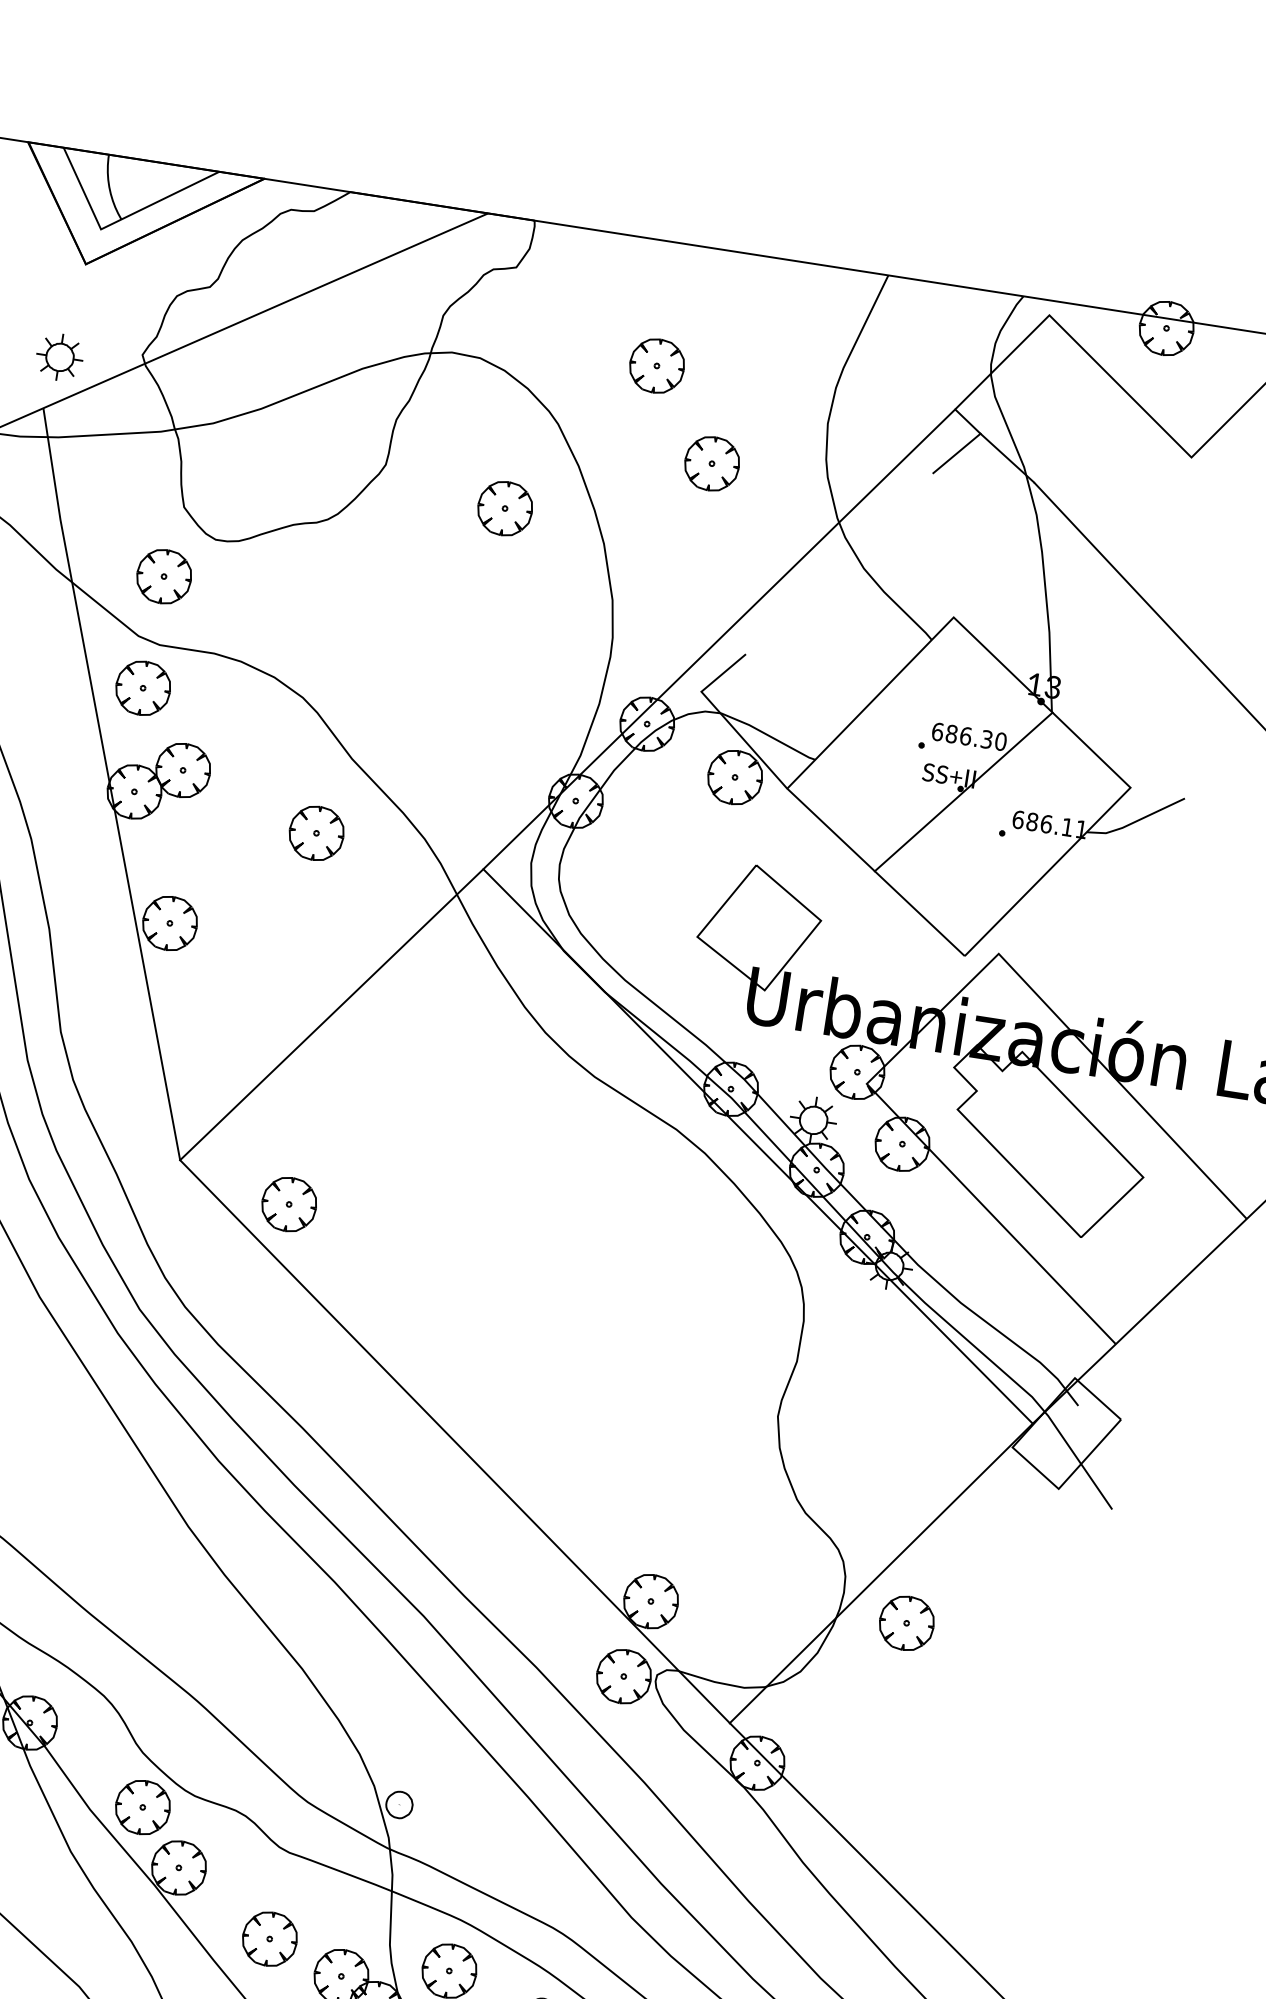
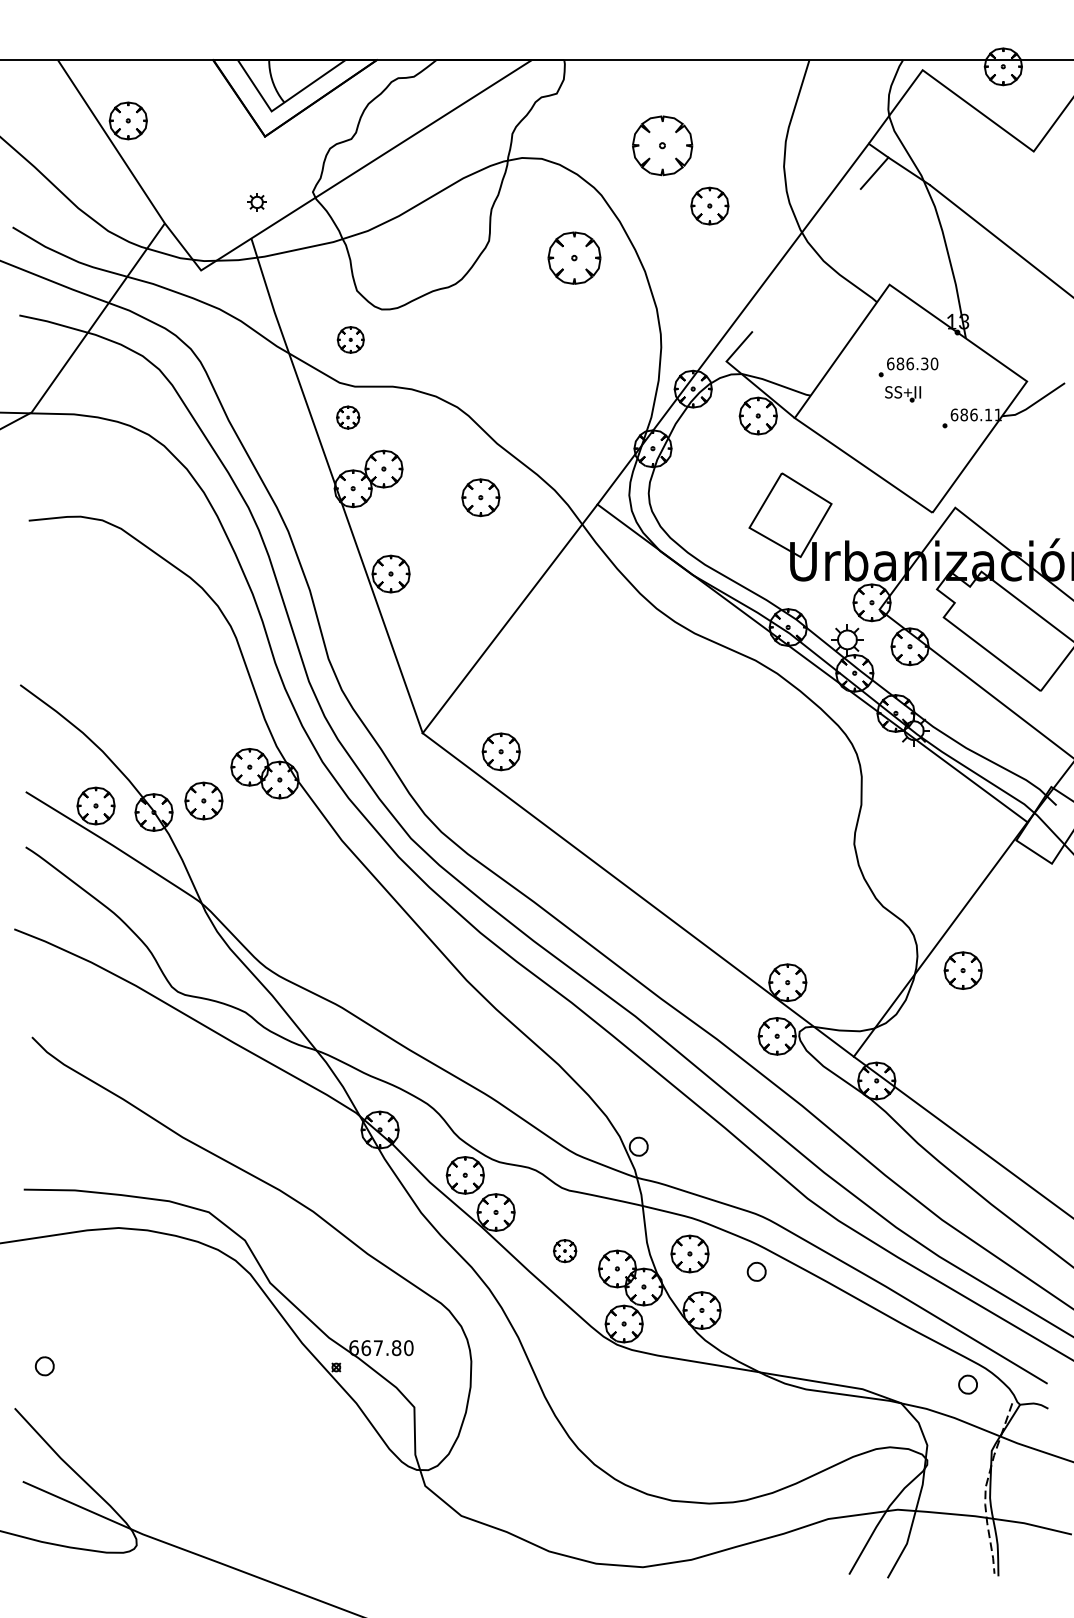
part: (58, 357) -> (256, 202), size x0.6
part: (655, 365) -> (661, 145), size x1.6
part: (505, 507) -> (574, 257), size x1.4
part: (163, 576) -> (350, 339), size x0.7
part: (142, 687) -> (347, 417), size x0.6
line: (963, 791) -> (914, 401), removed
part: (269, 1938) -> (564, 1250), size x0.6

